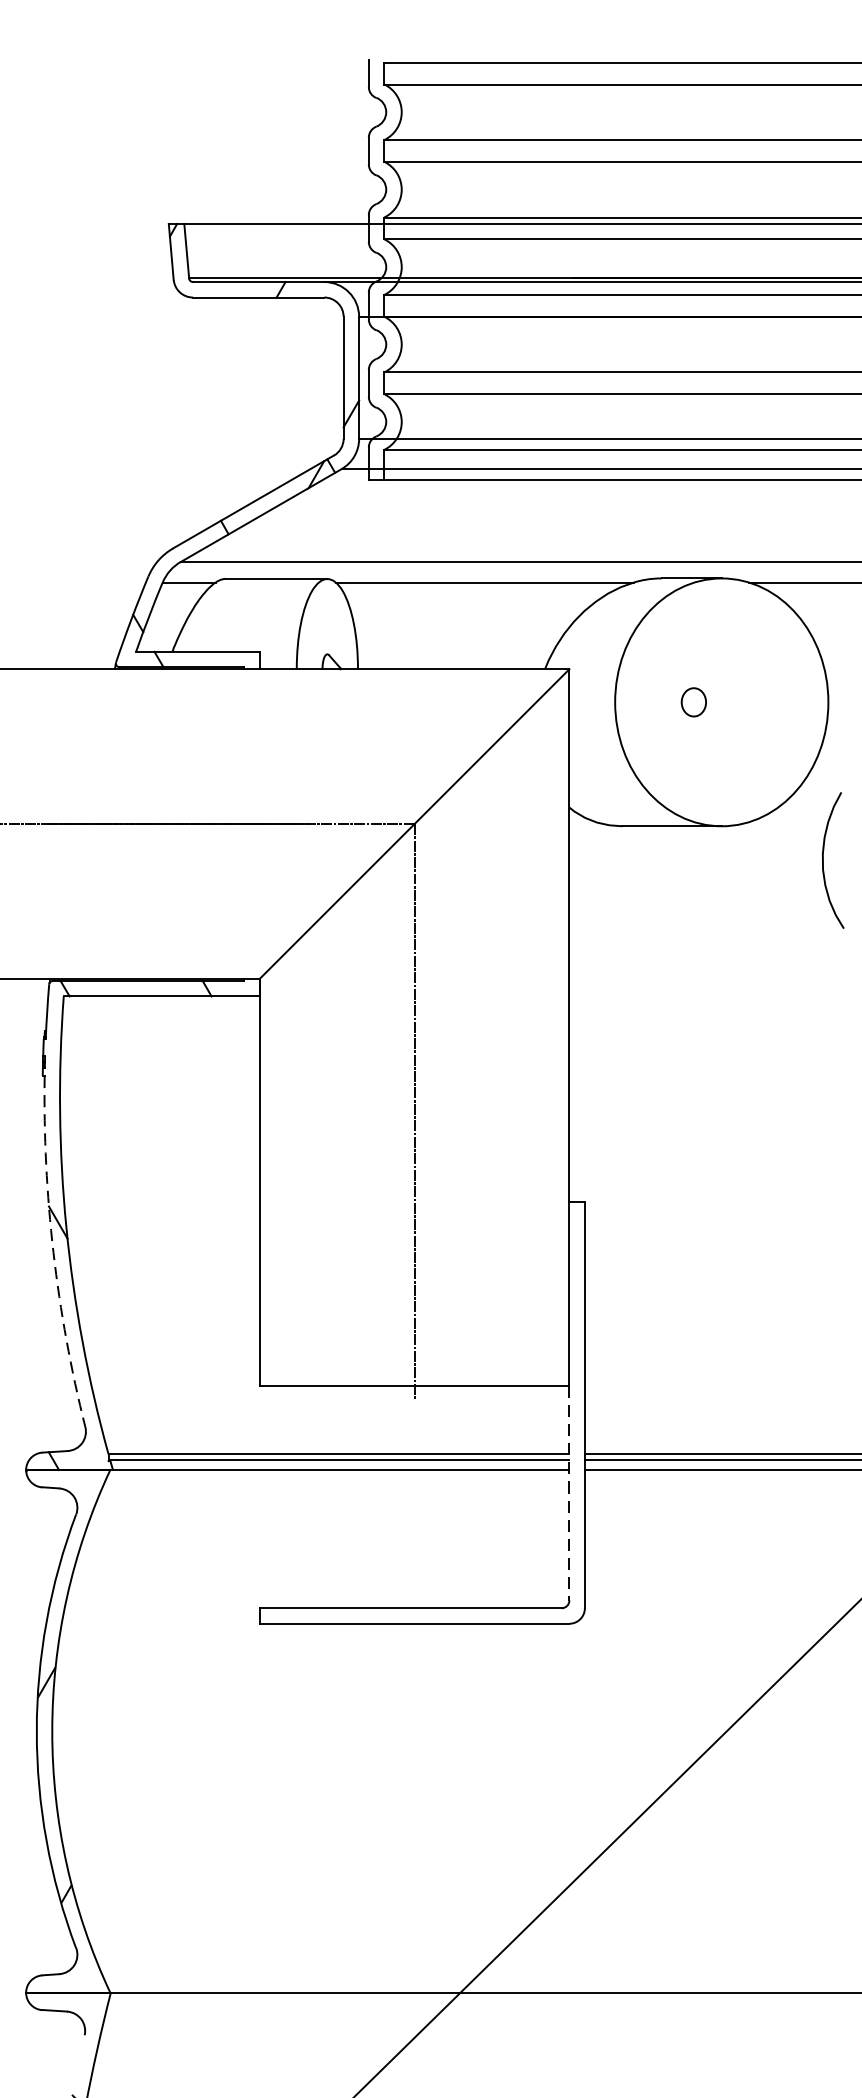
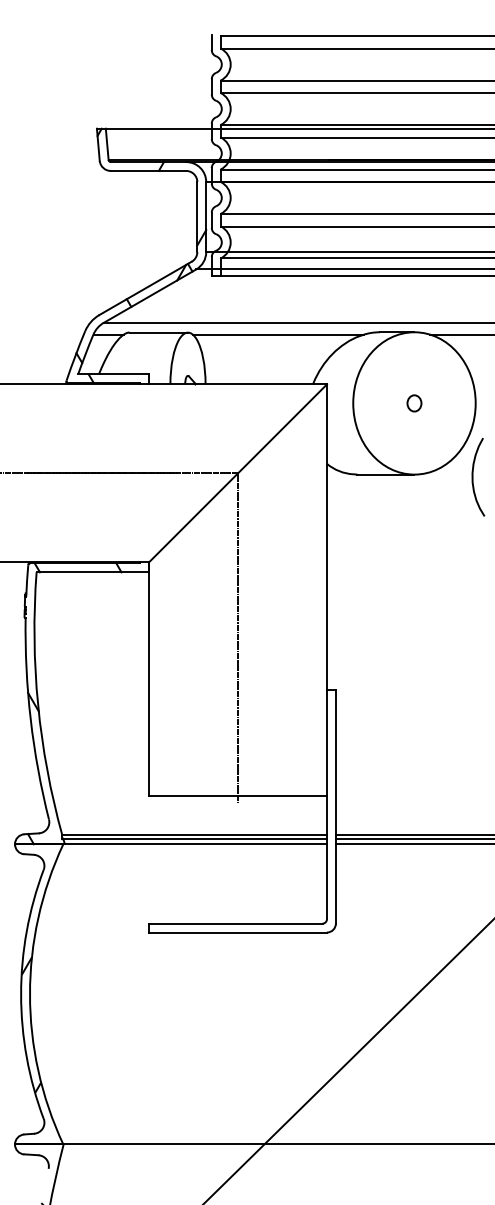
part: (693, 702) -> (414, 403), moved
curve: (824, 859) -> (473, 476), moved
arc: (53, 1252) -> (30, 719), dashed -> solid
line: (568, 1493) -> (326, 857), dashed -> solid

